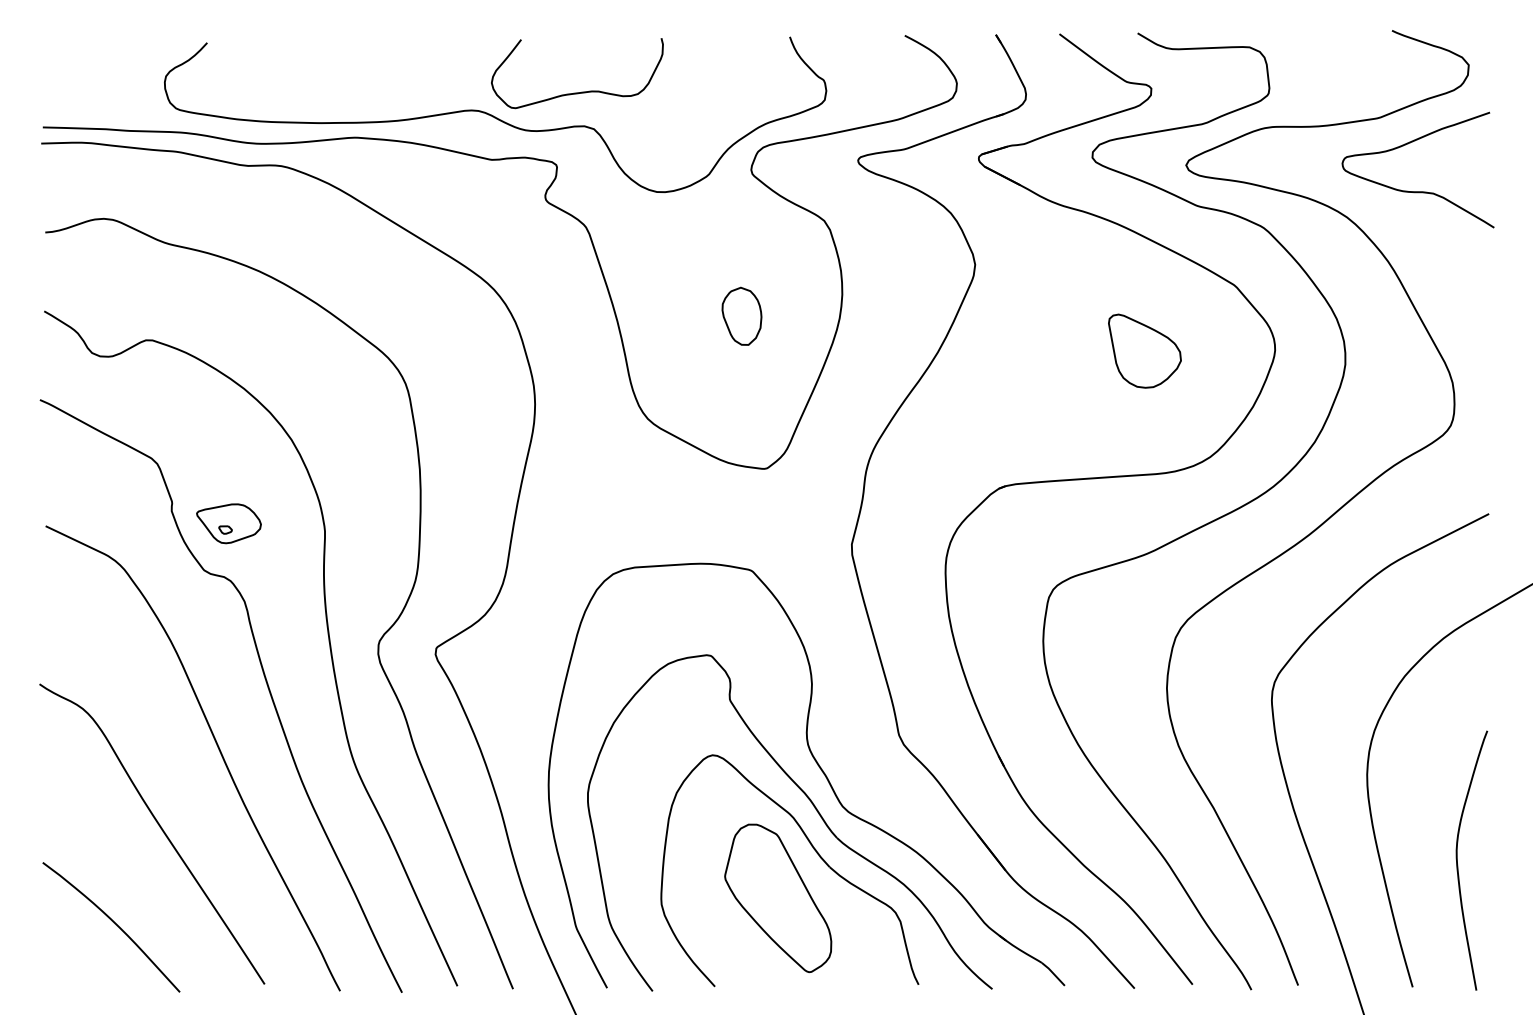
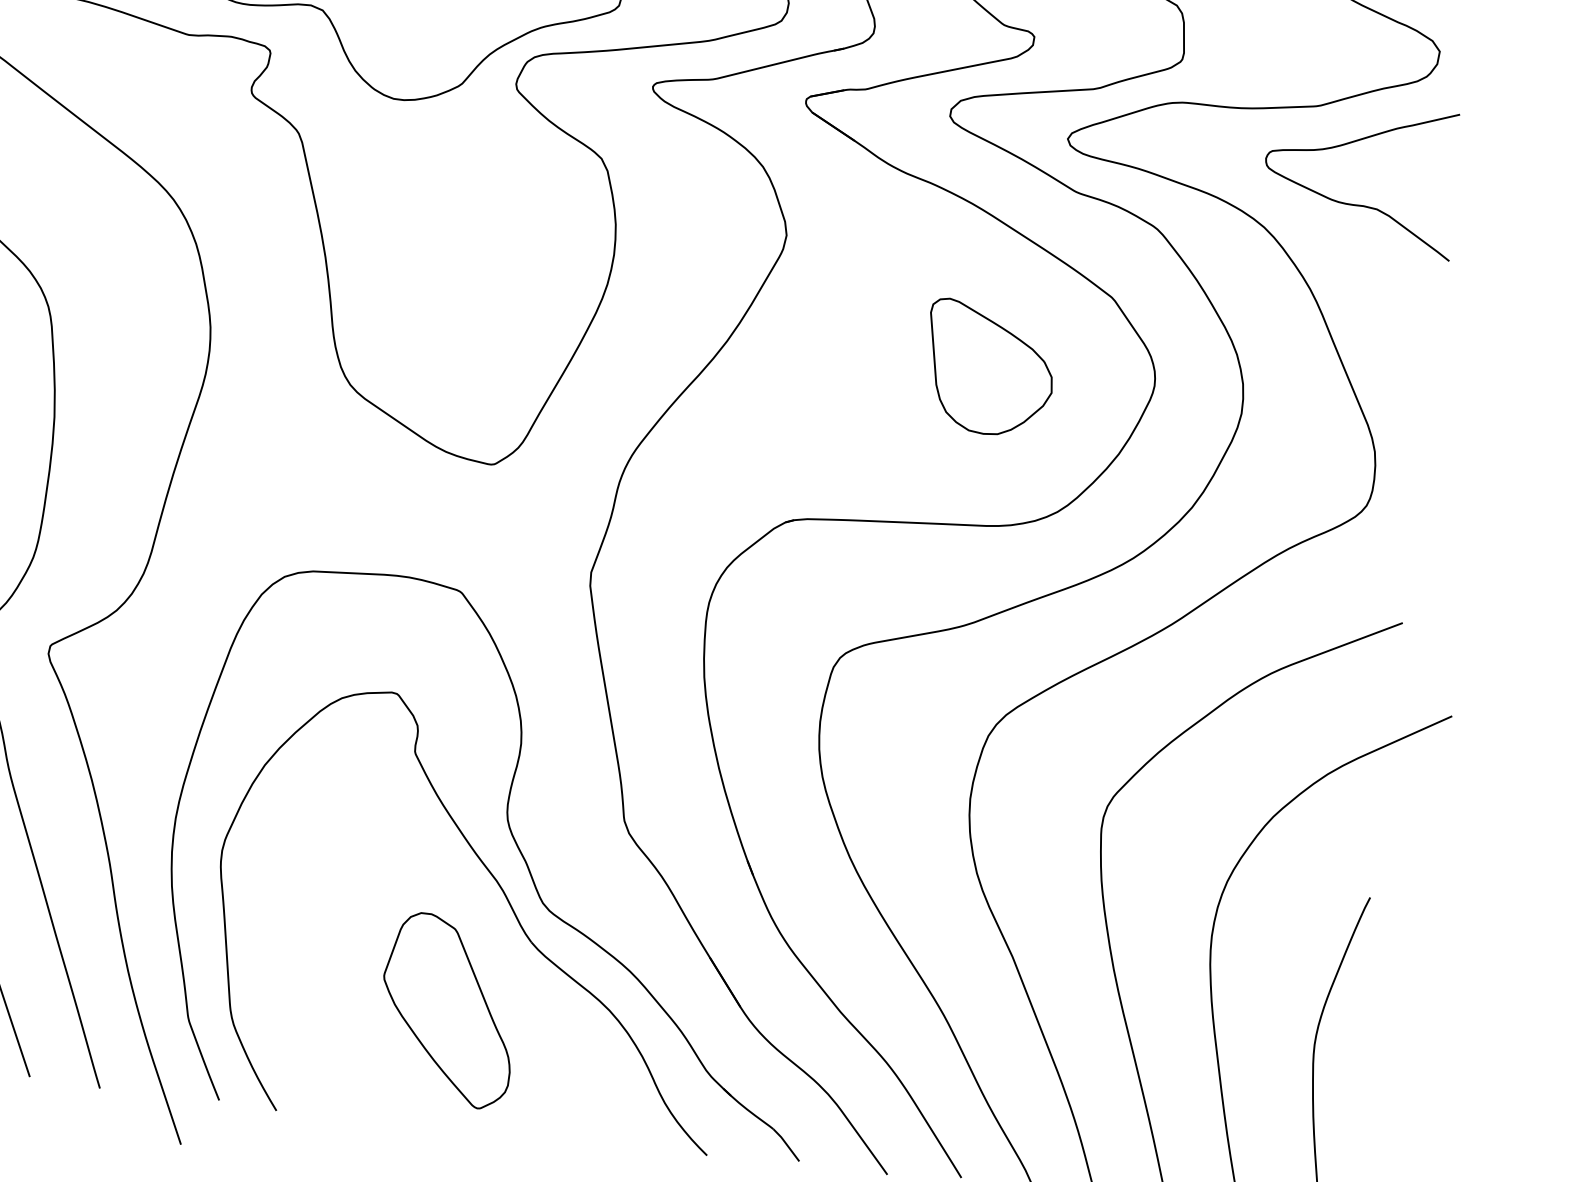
part: (741, 315) -> (483, 267), removed
part: (1144, 350) -> (989, 367), size x1.4
part: (813, 849) -> (499, 953), removed

